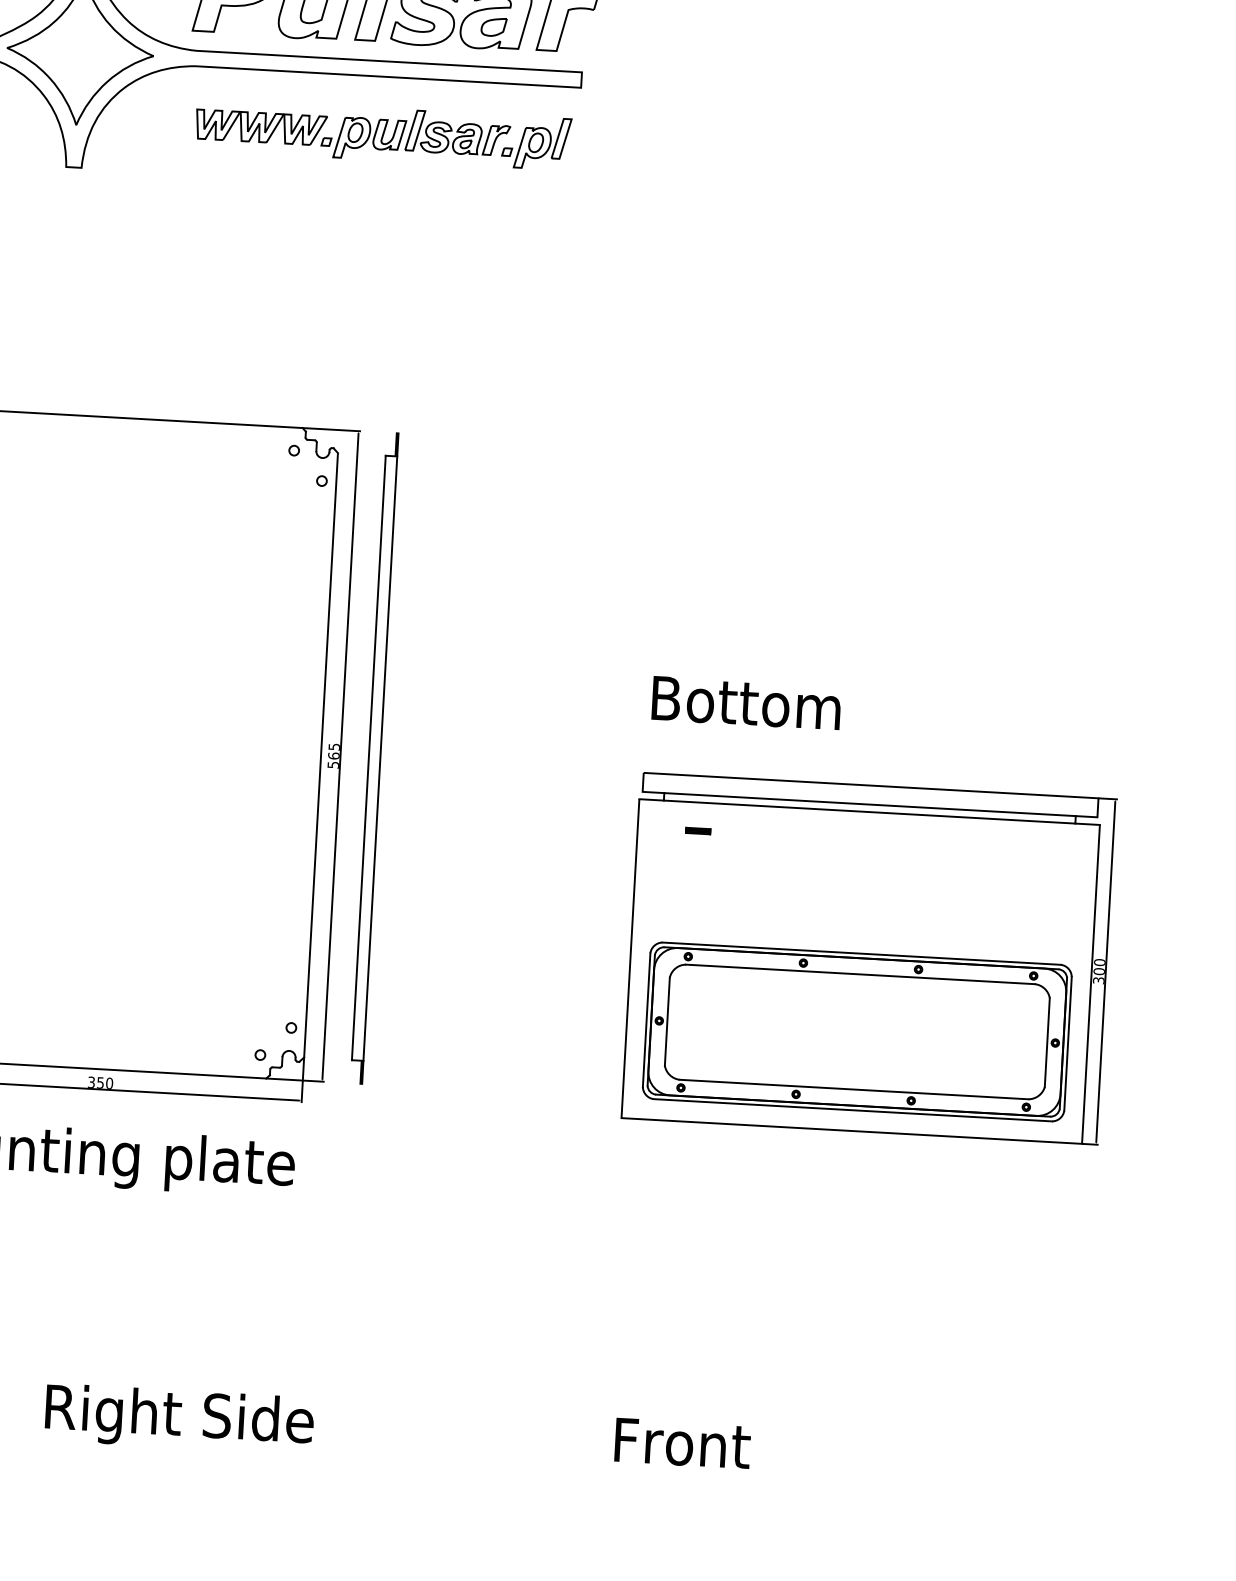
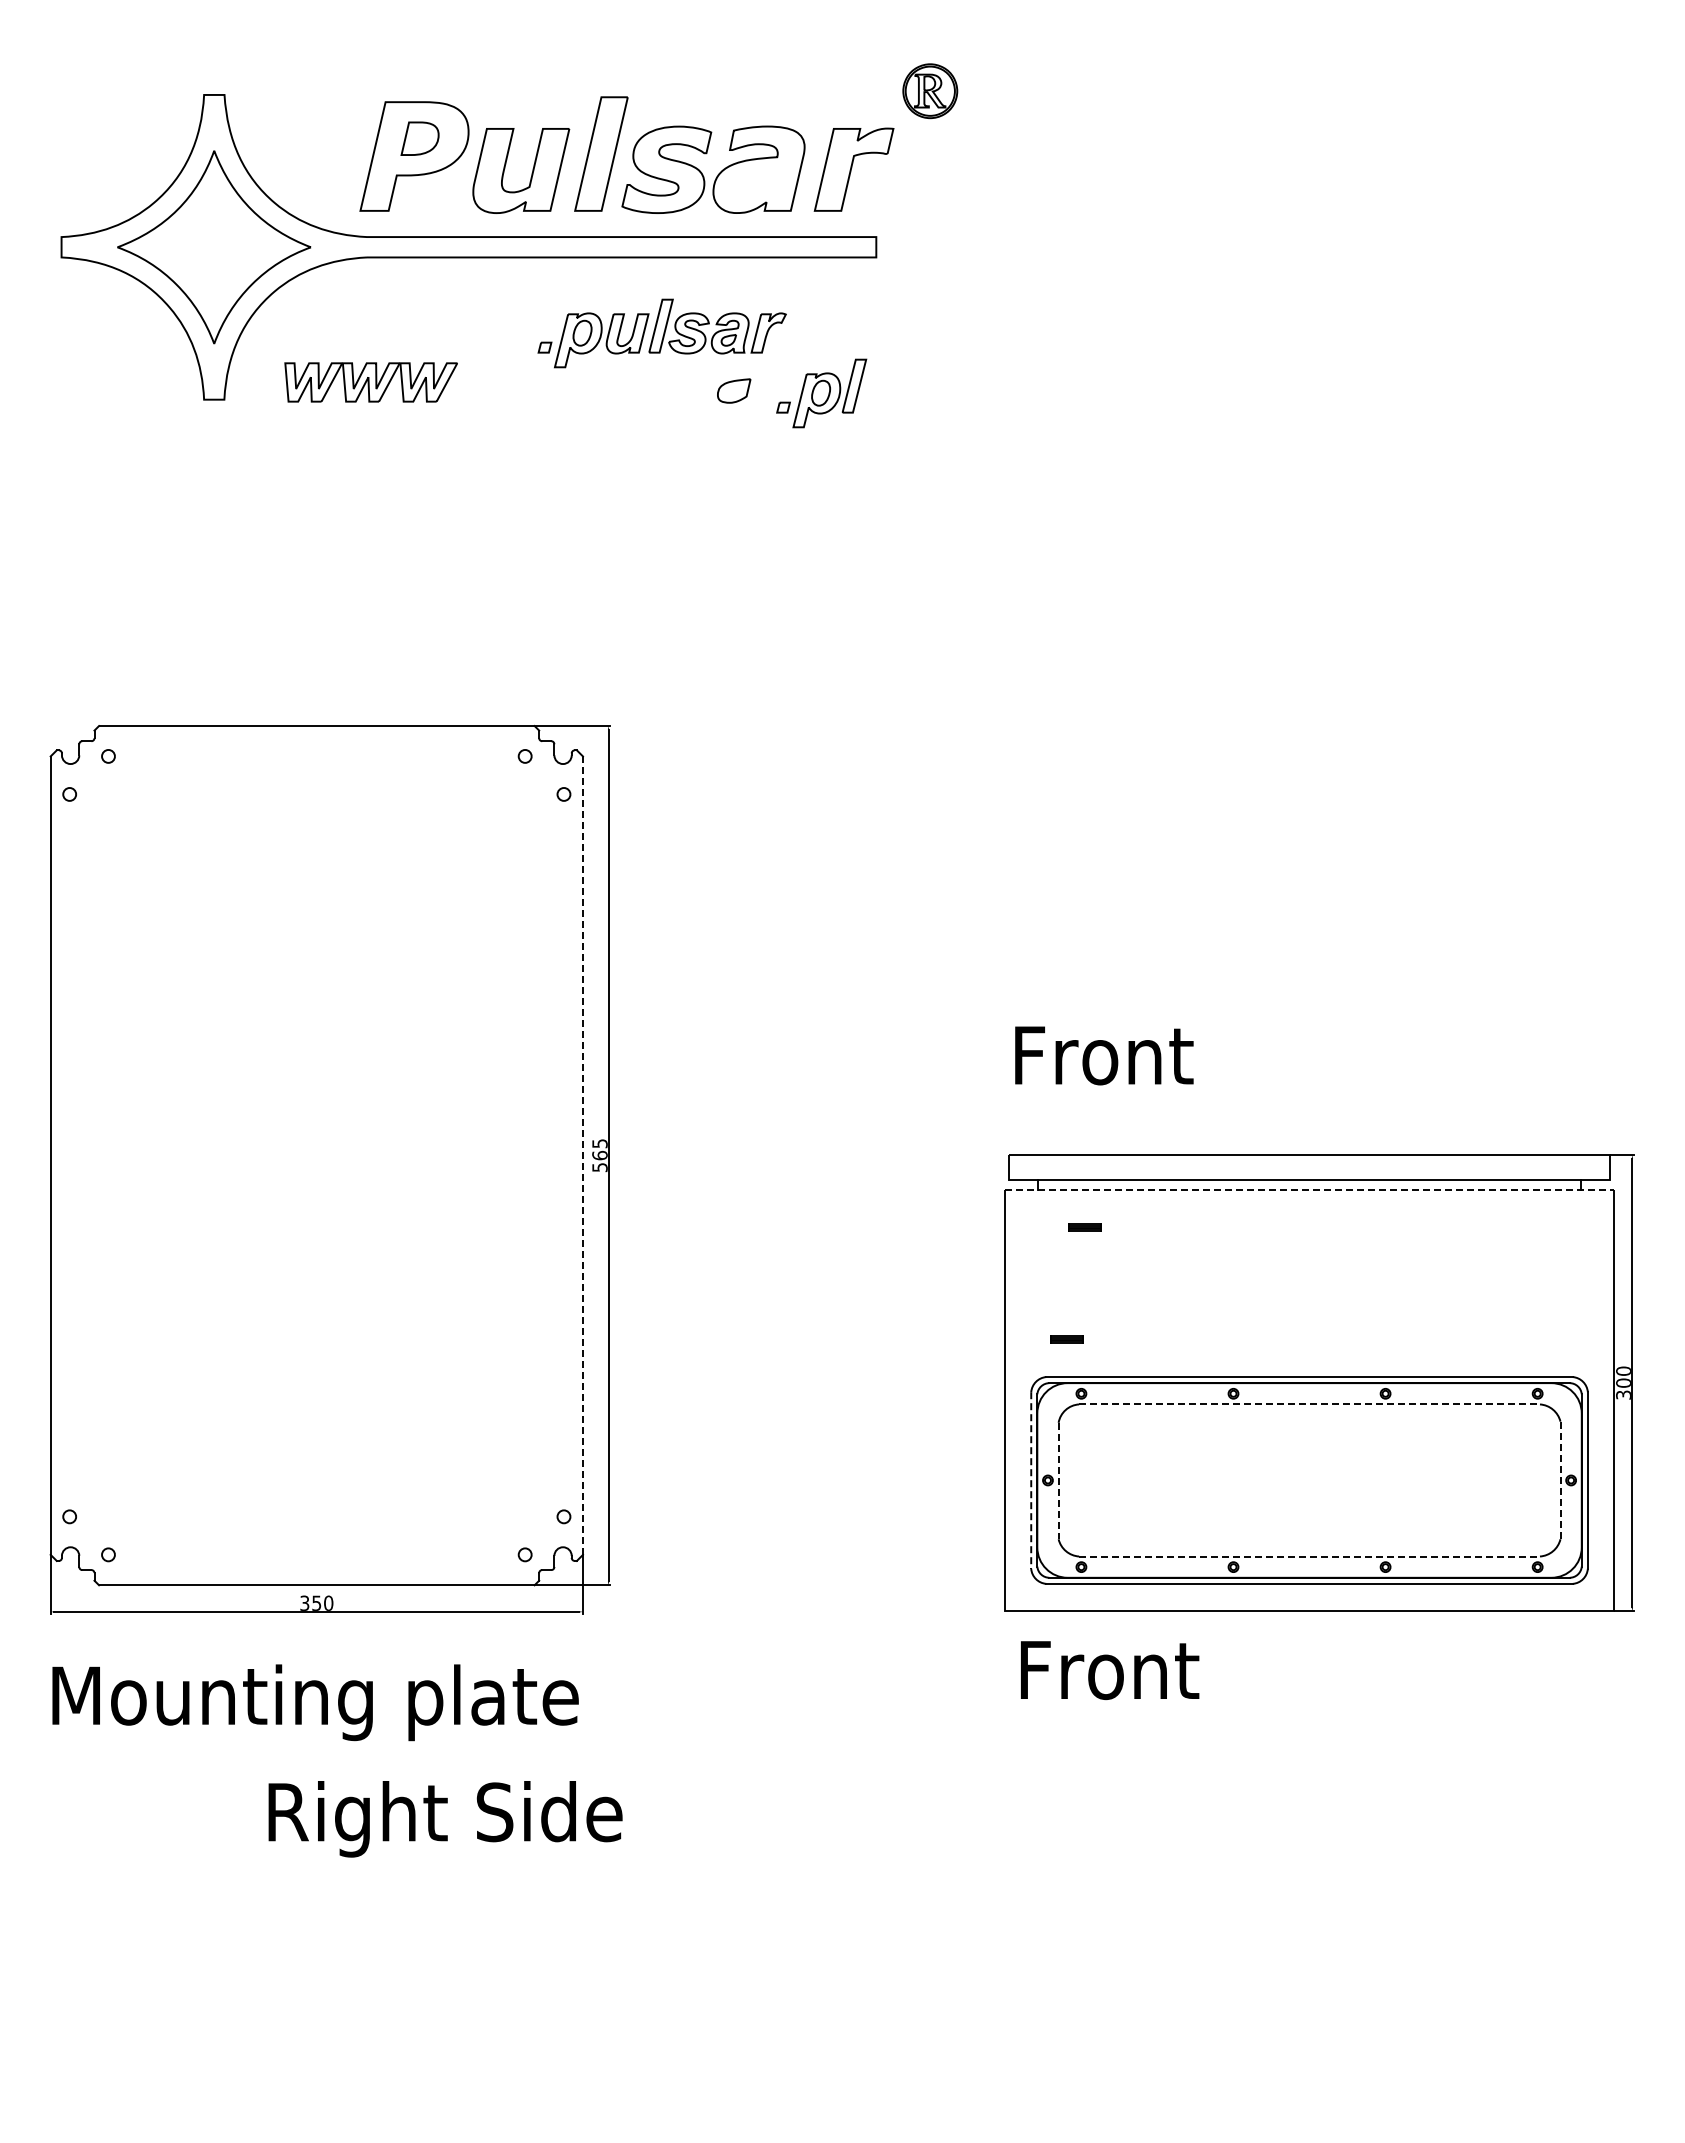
part: (494, 26) -> (734, 390), moved
part: (260, 127) -> (370, 382), moved
part: (536, 143) -> (821, 393), moved
text: (748, 703) -> (1142, 1055), Bottom -> Front
line: (320, 755) -> (582, 1155), solid -> dashed
part: (374, 758) -> (653, 1155), removed
line: (870, 812) -> (1310, 1190), solid -> dashed
part: (679, 914) -> (1066, 1339), added
line: (861, 974) -> (1310, 1404), solid -> dashed
line: (646, 1020) -> (1031, 1480), solid -> dashed
line: (667, 1022) -> (1058, 1481), solid -> dashed
line: (1047, 1042) -> (1560, 1480), solid -> dashed
line: (854, 1089) -> (1310, 1556), solid -> dashed
text: (179, 1419) -> (445, 1819), moved
text: (683, 1443) -> (1110, 1670), moved

